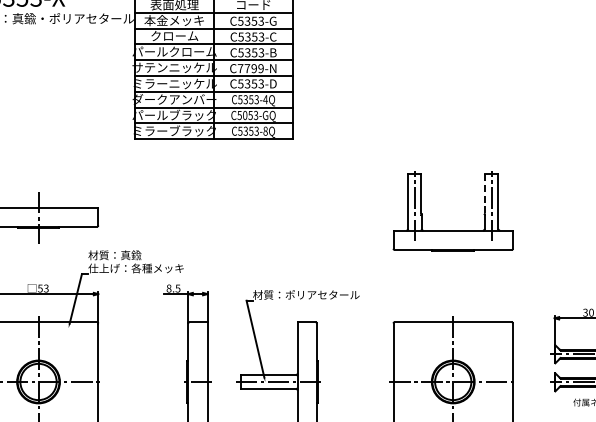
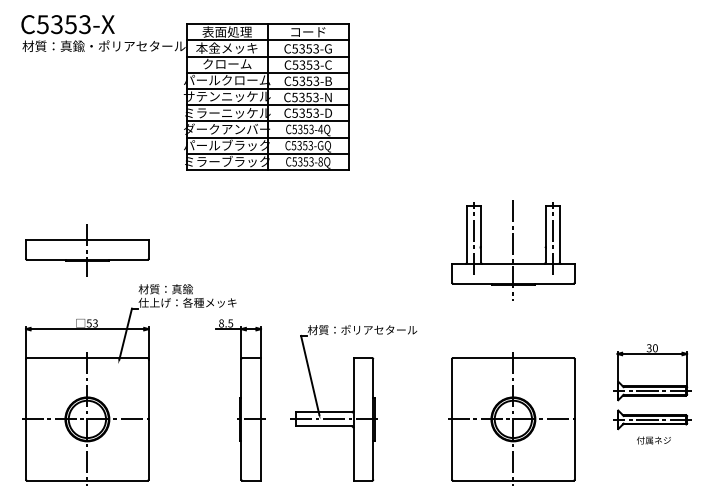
text: (250, 68) -> (305, 97), C7799-N -> C5353-N
text: (245, 115) -> (299, 145), C5053-GQ -> C5353-GQ
line: (485, 194) -> (546, 226), dashed -> solid
line: (453, 217) -> (513, 250), added

